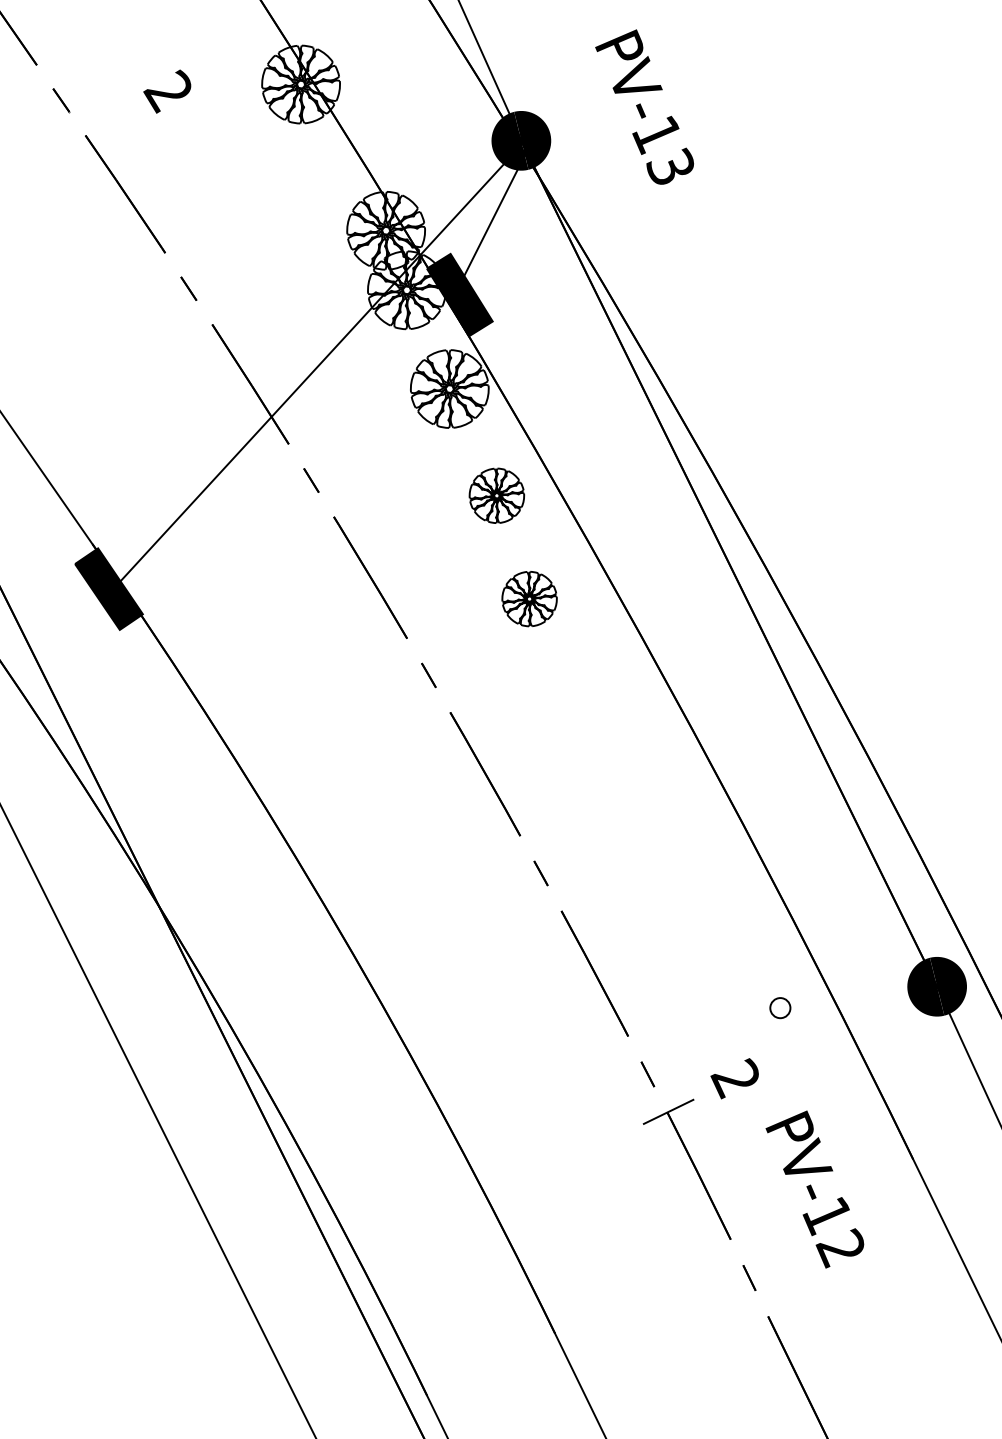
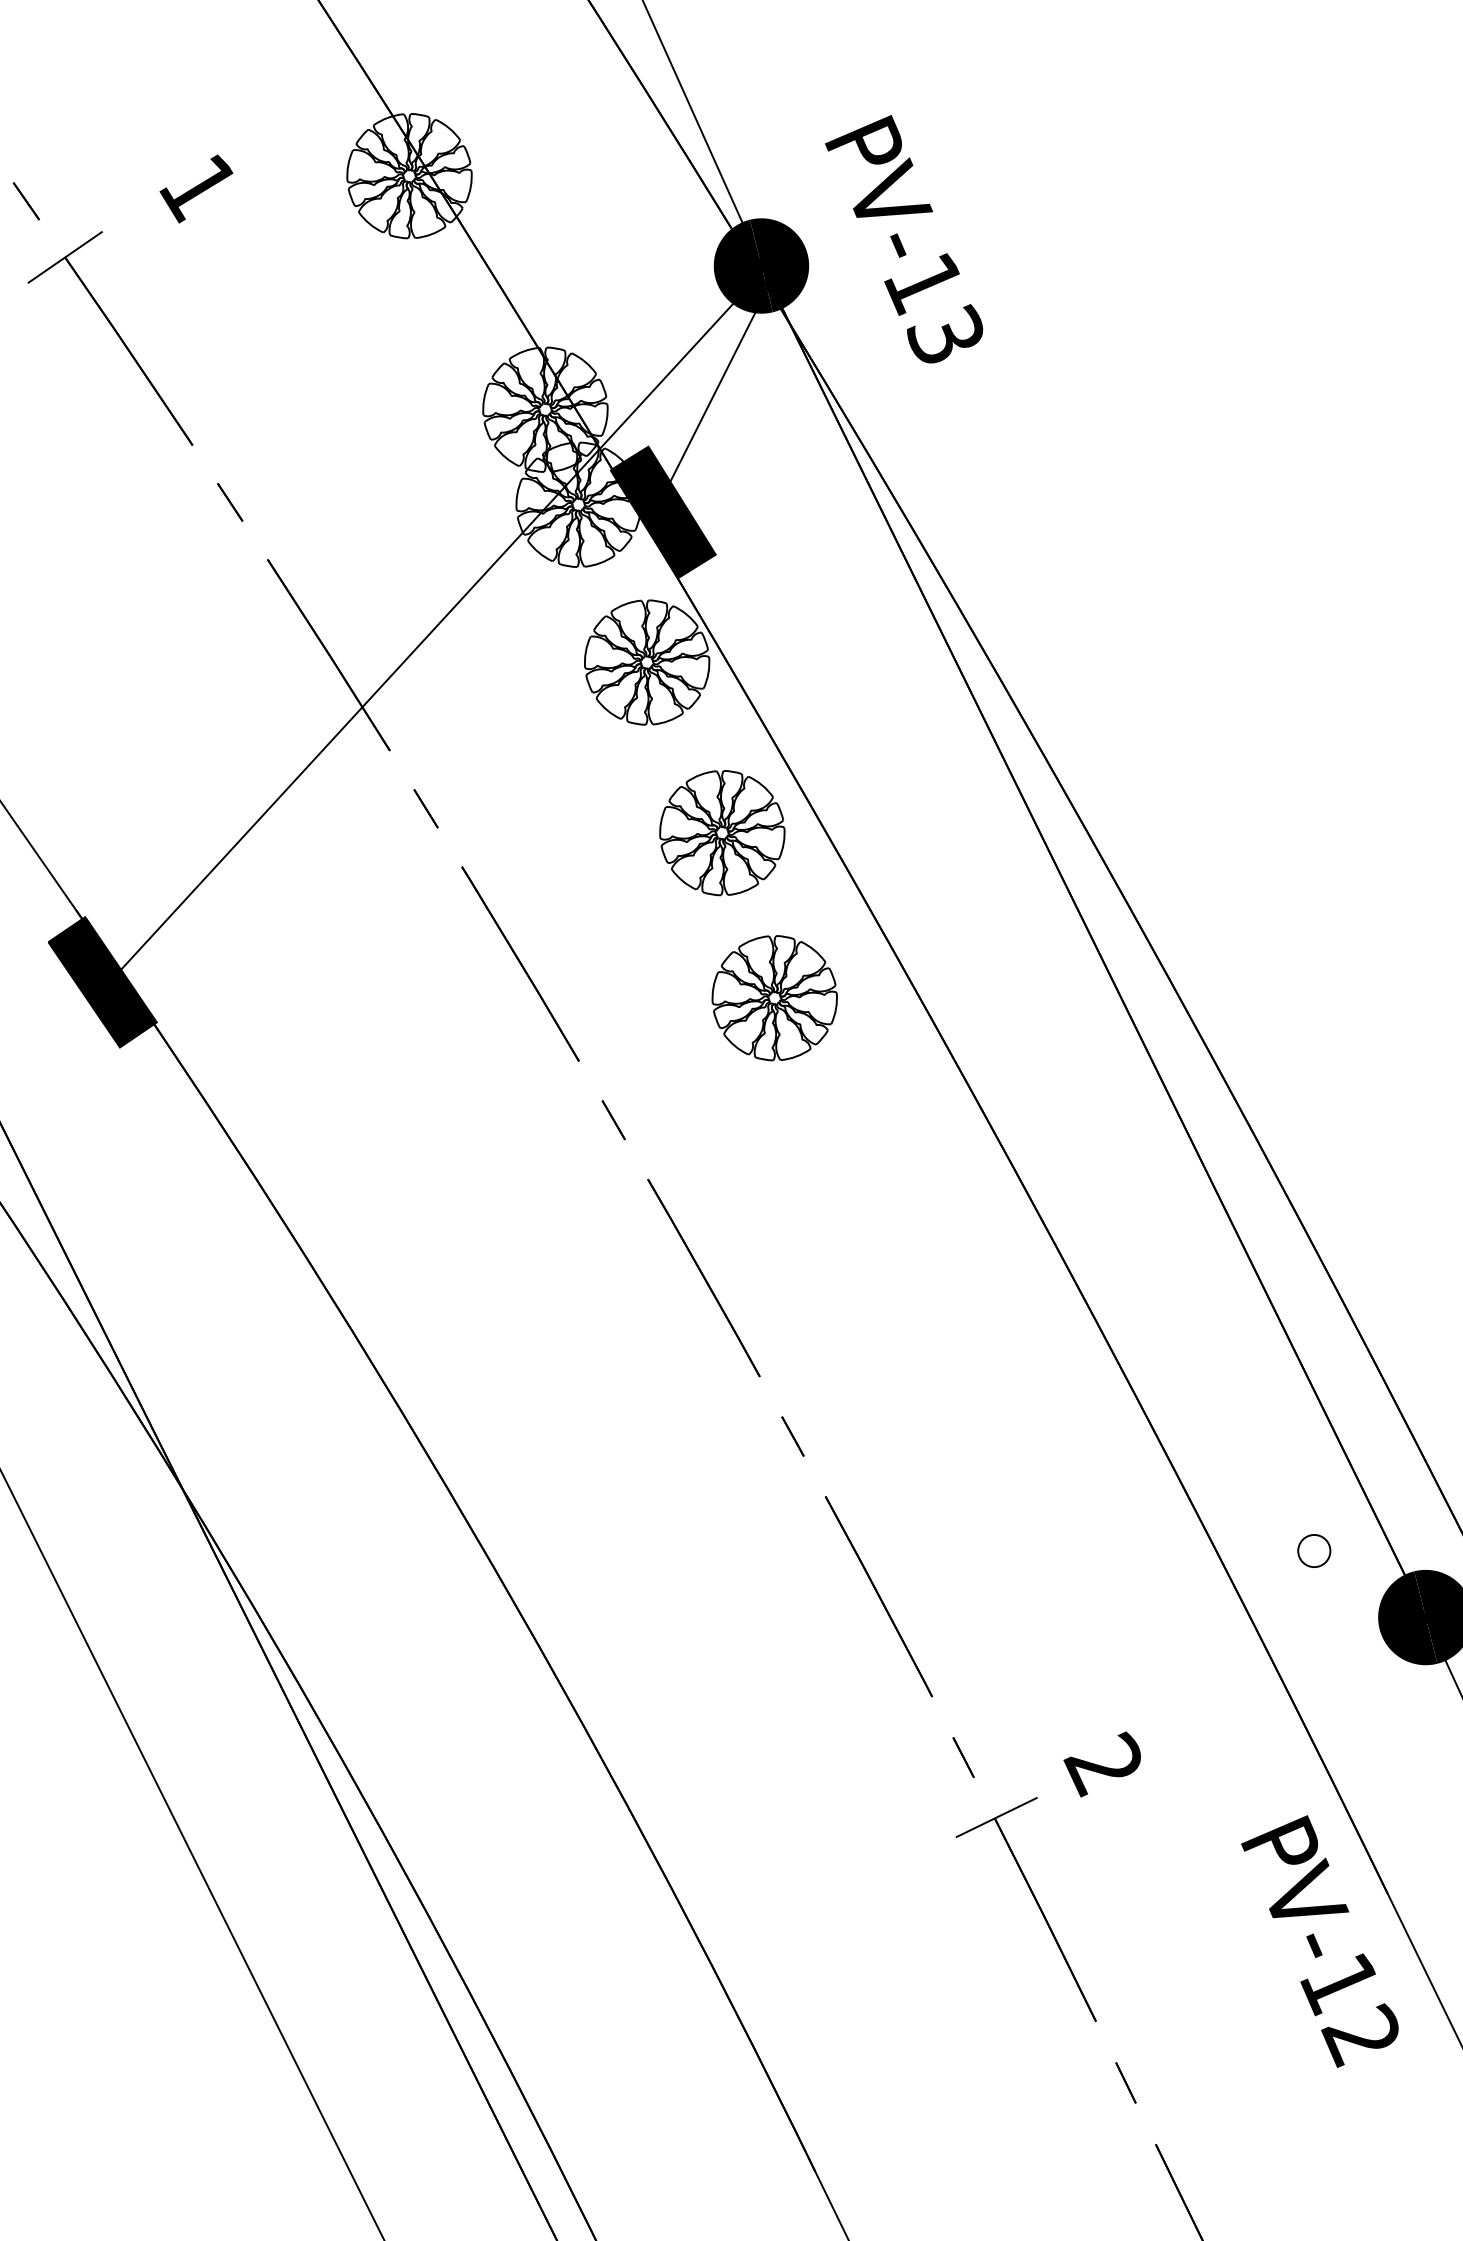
text: (167, 91) -> (196, 187), 2 -> 1
text: (644, 106) -> (903, 238), moved
line: (85, 135) -> (65, 257), added
part: (496, 495) -> (721, 832), size x1.43
part: (529, 598) -> (774, 997), size x1.43
circle: (780, 1008) -> (1314, 1551), moved
text: (814, 1189) -> (1319, 1941), moved

